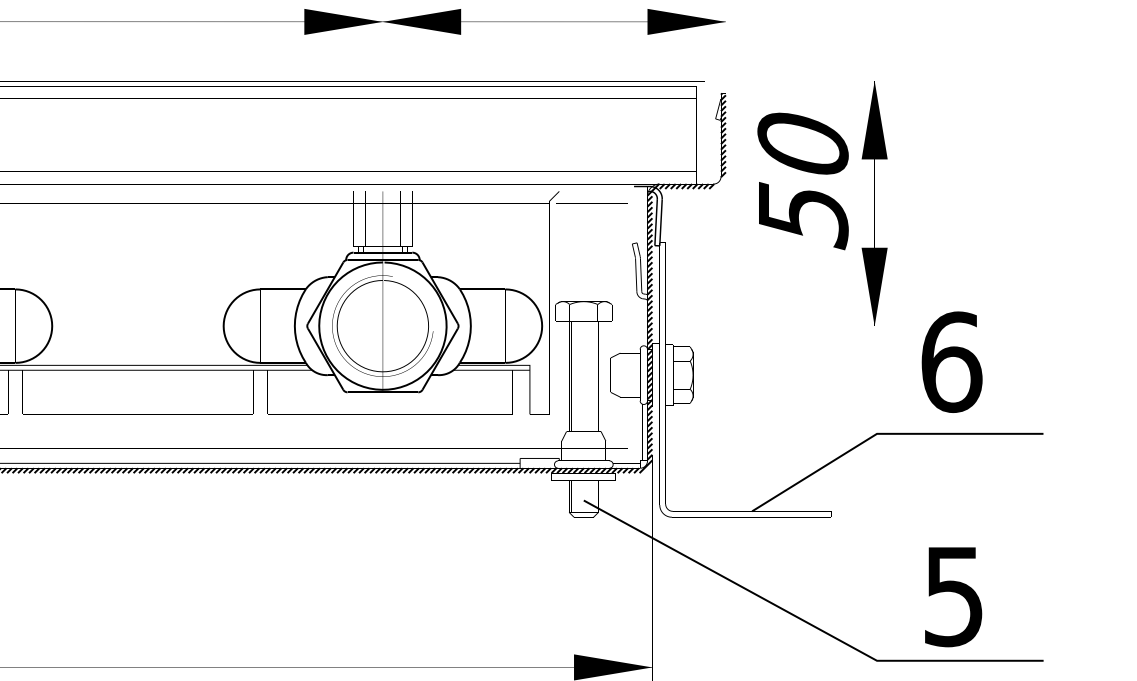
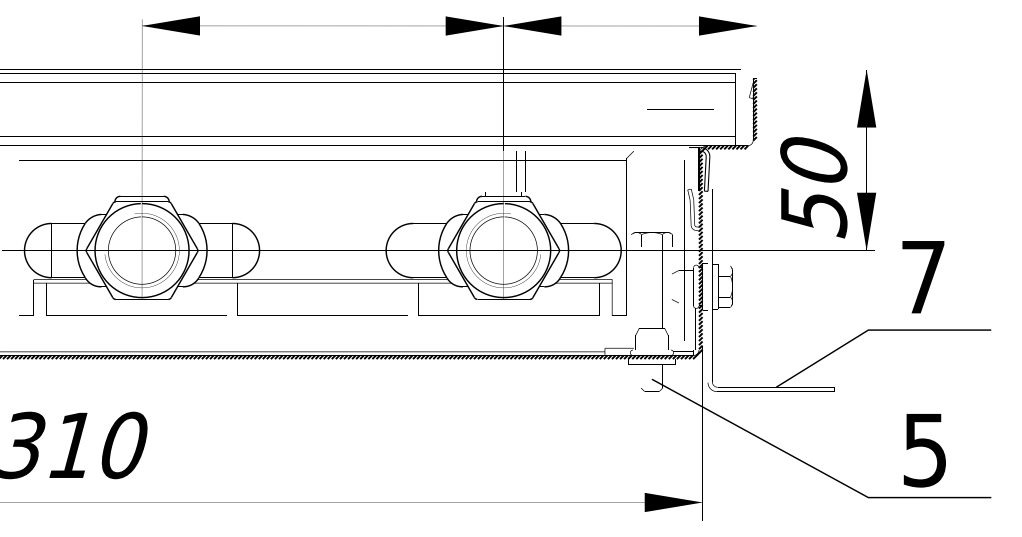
text: (802, 181) -> (813, 187), moved
text: (951, 361) -> (923, 276), 6 -> 7

